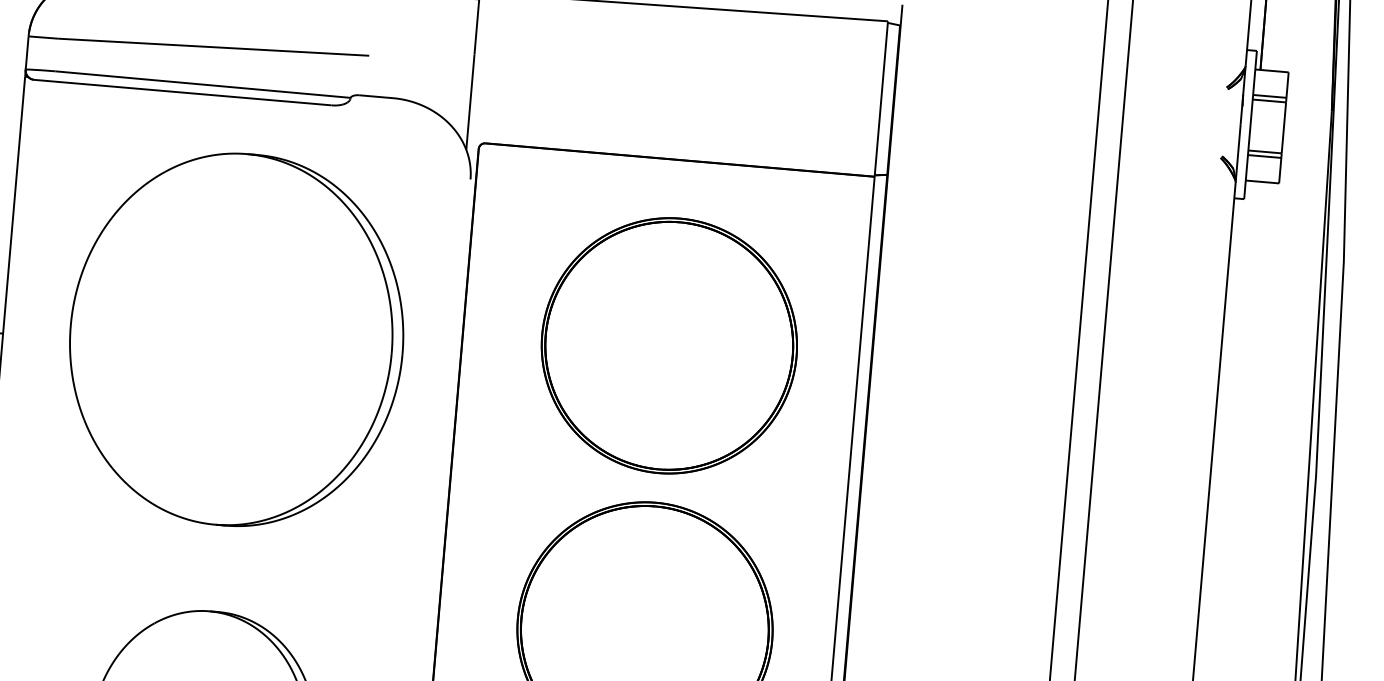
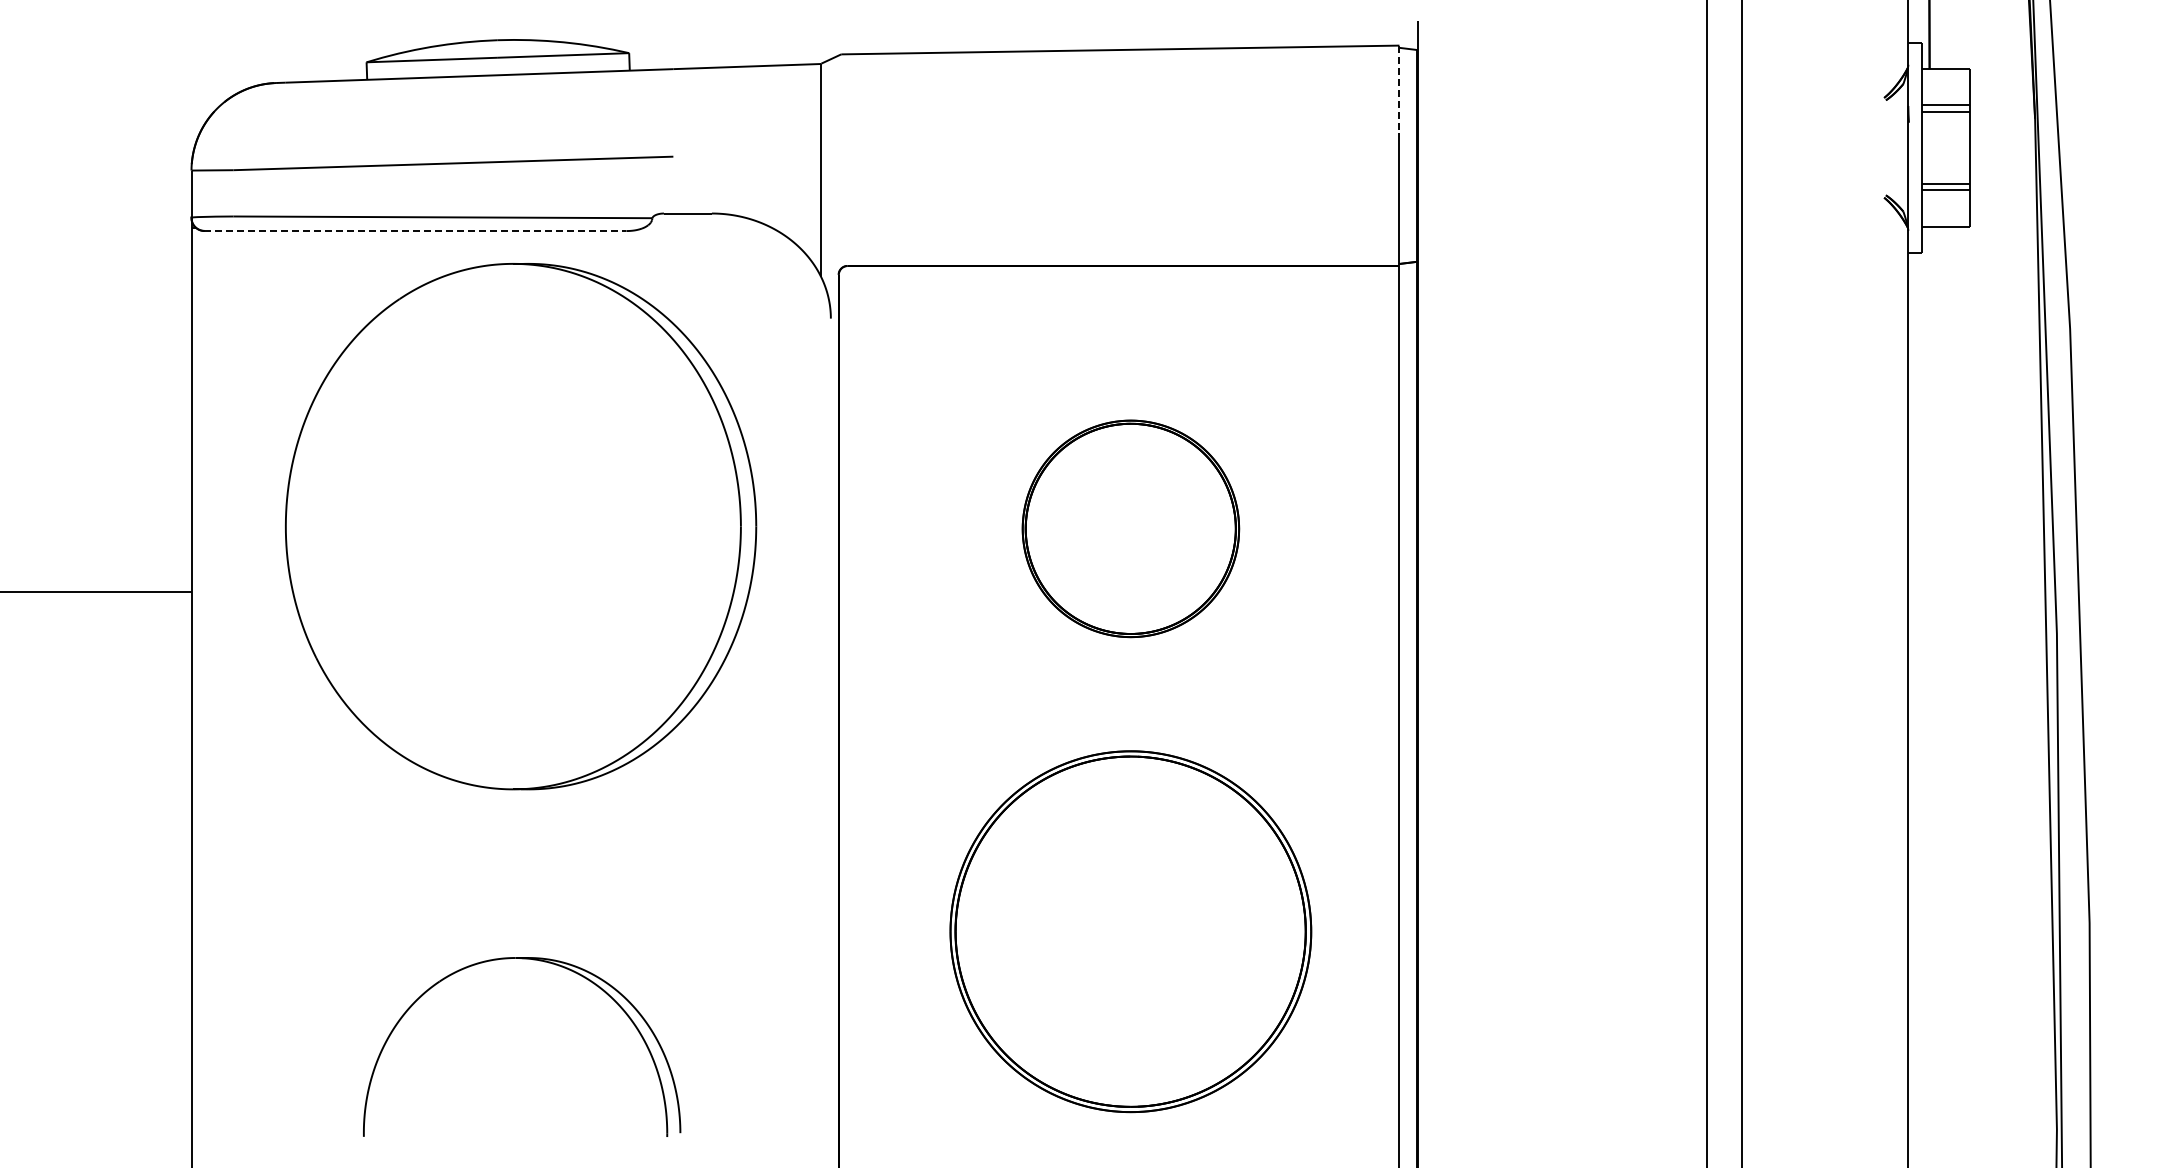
line: (885, 52) -> (1399, 89), solid -> dashed
line: (182, 92) -> (415, 231), solid -> dashed
part: (236, 339) -> (521, 526), moved
part: (669, 345) -> (1130, 528), size x0.6

